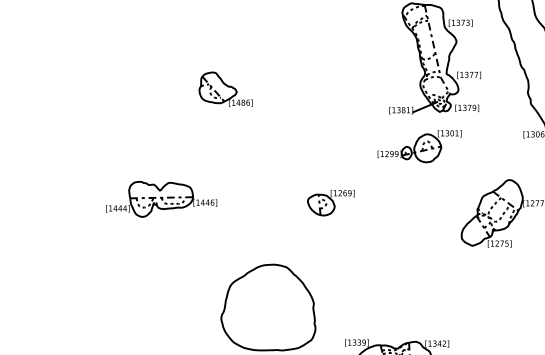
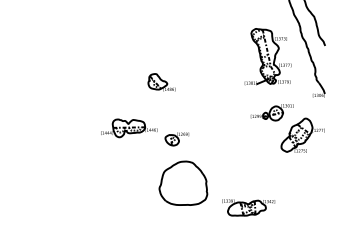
part: (225, 89) -> (161, 82), moved
part: (418, 146) -> (271, 112), moved
part: (329, 203) -> (176, 139), moved

